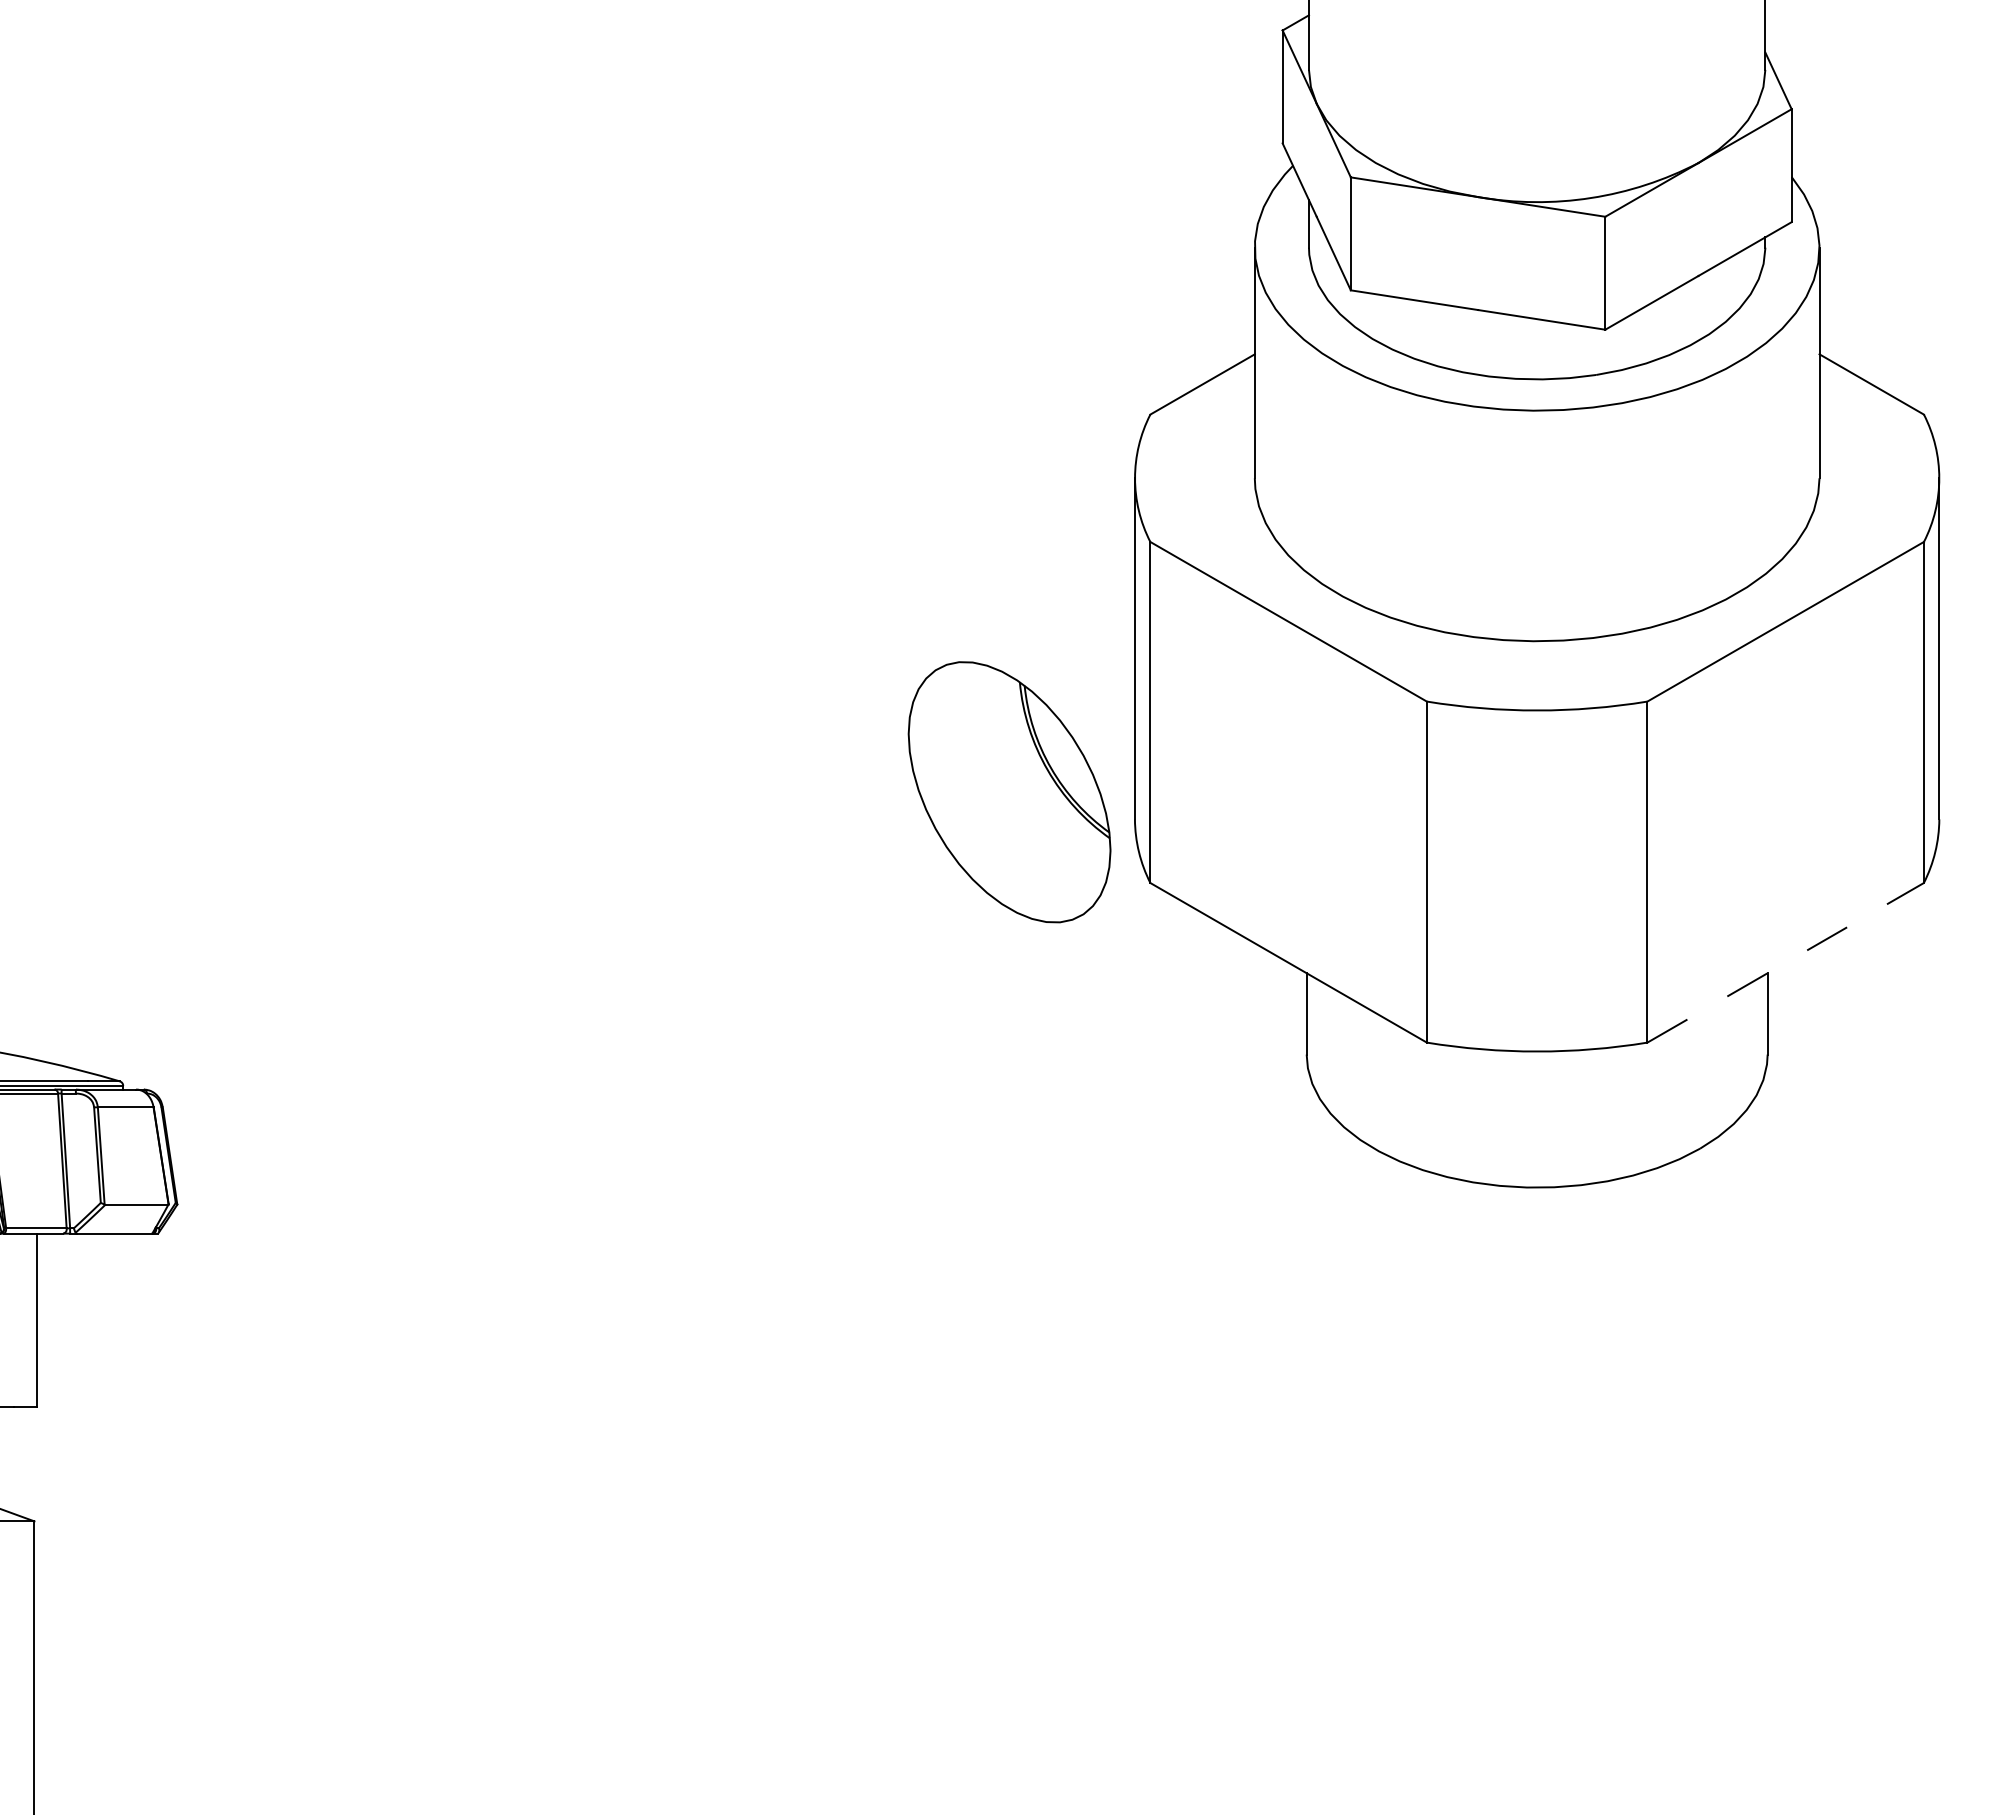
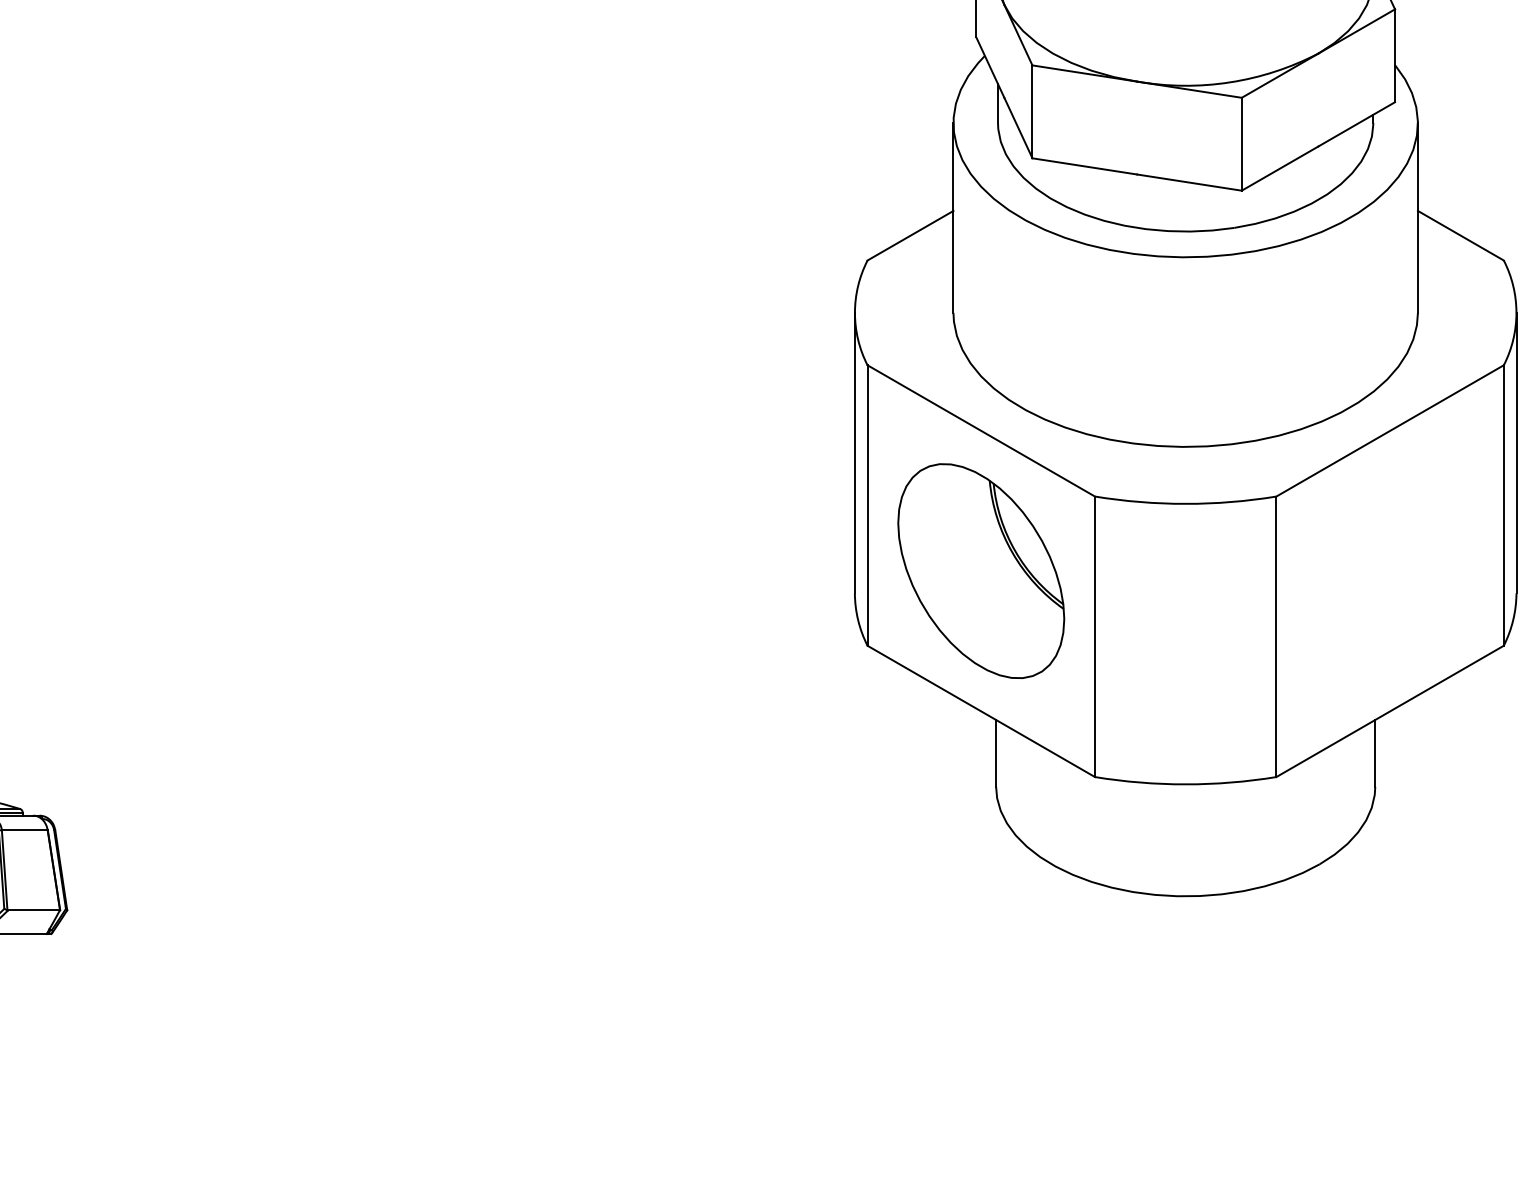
part: (1009, 792) -> (981, 571), moved
line: (1785, 962) -> (1389, 711), dashed -> solid

